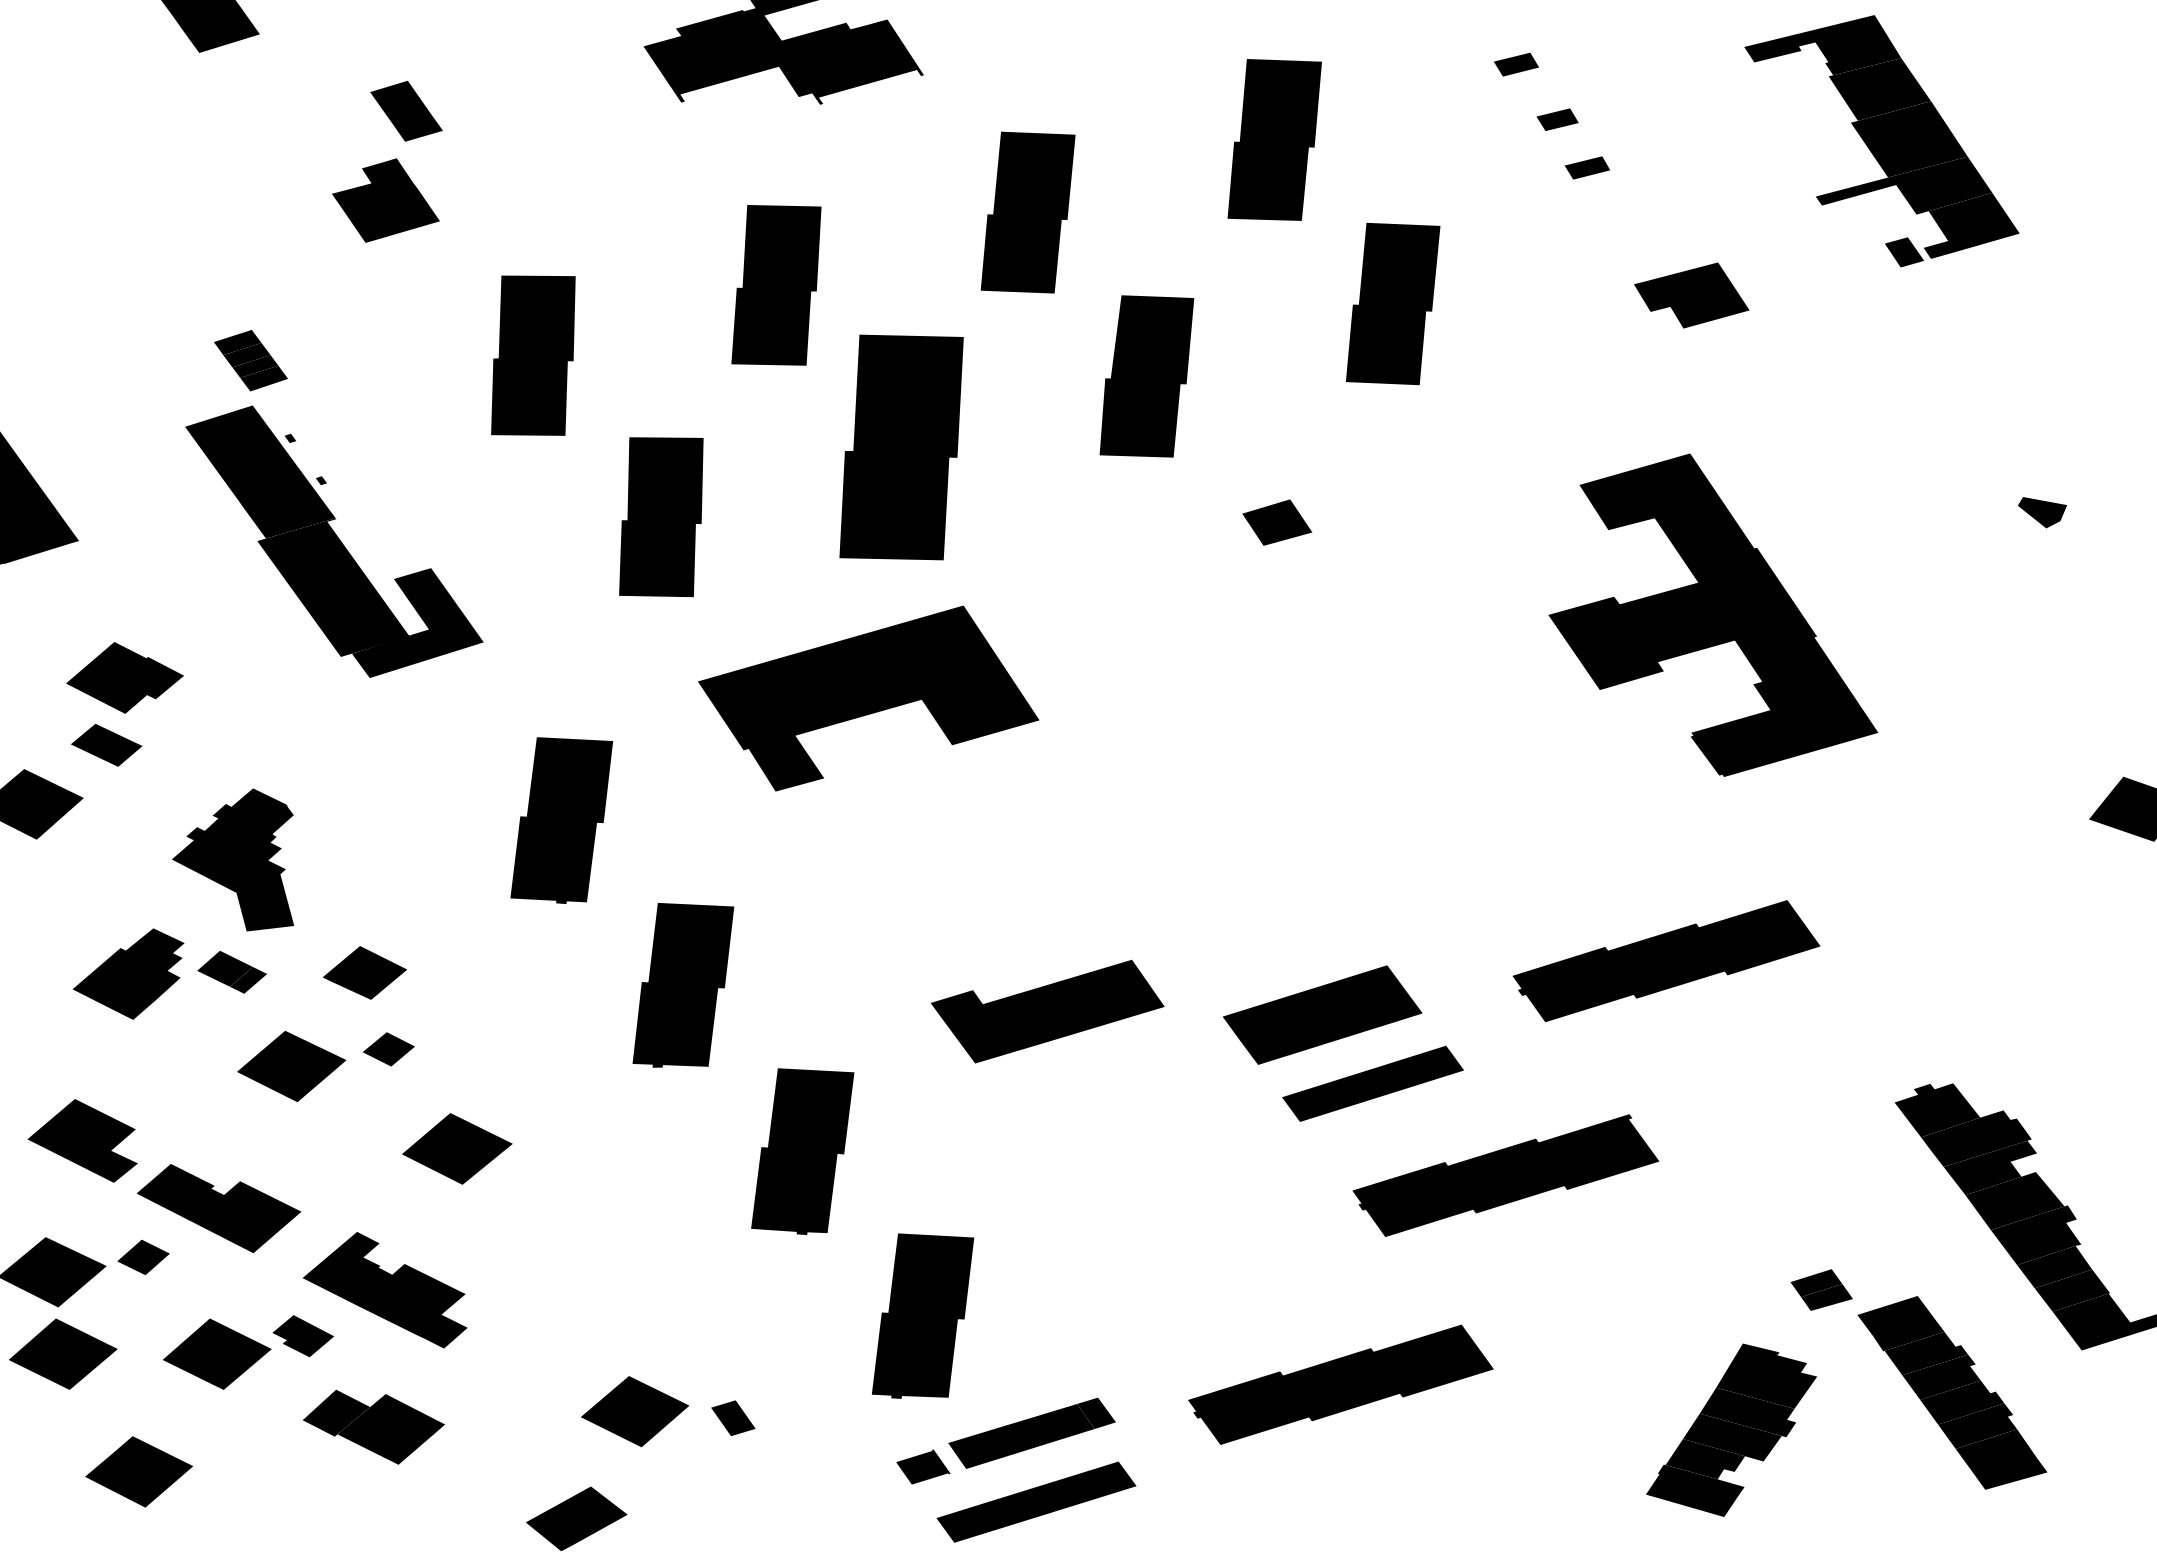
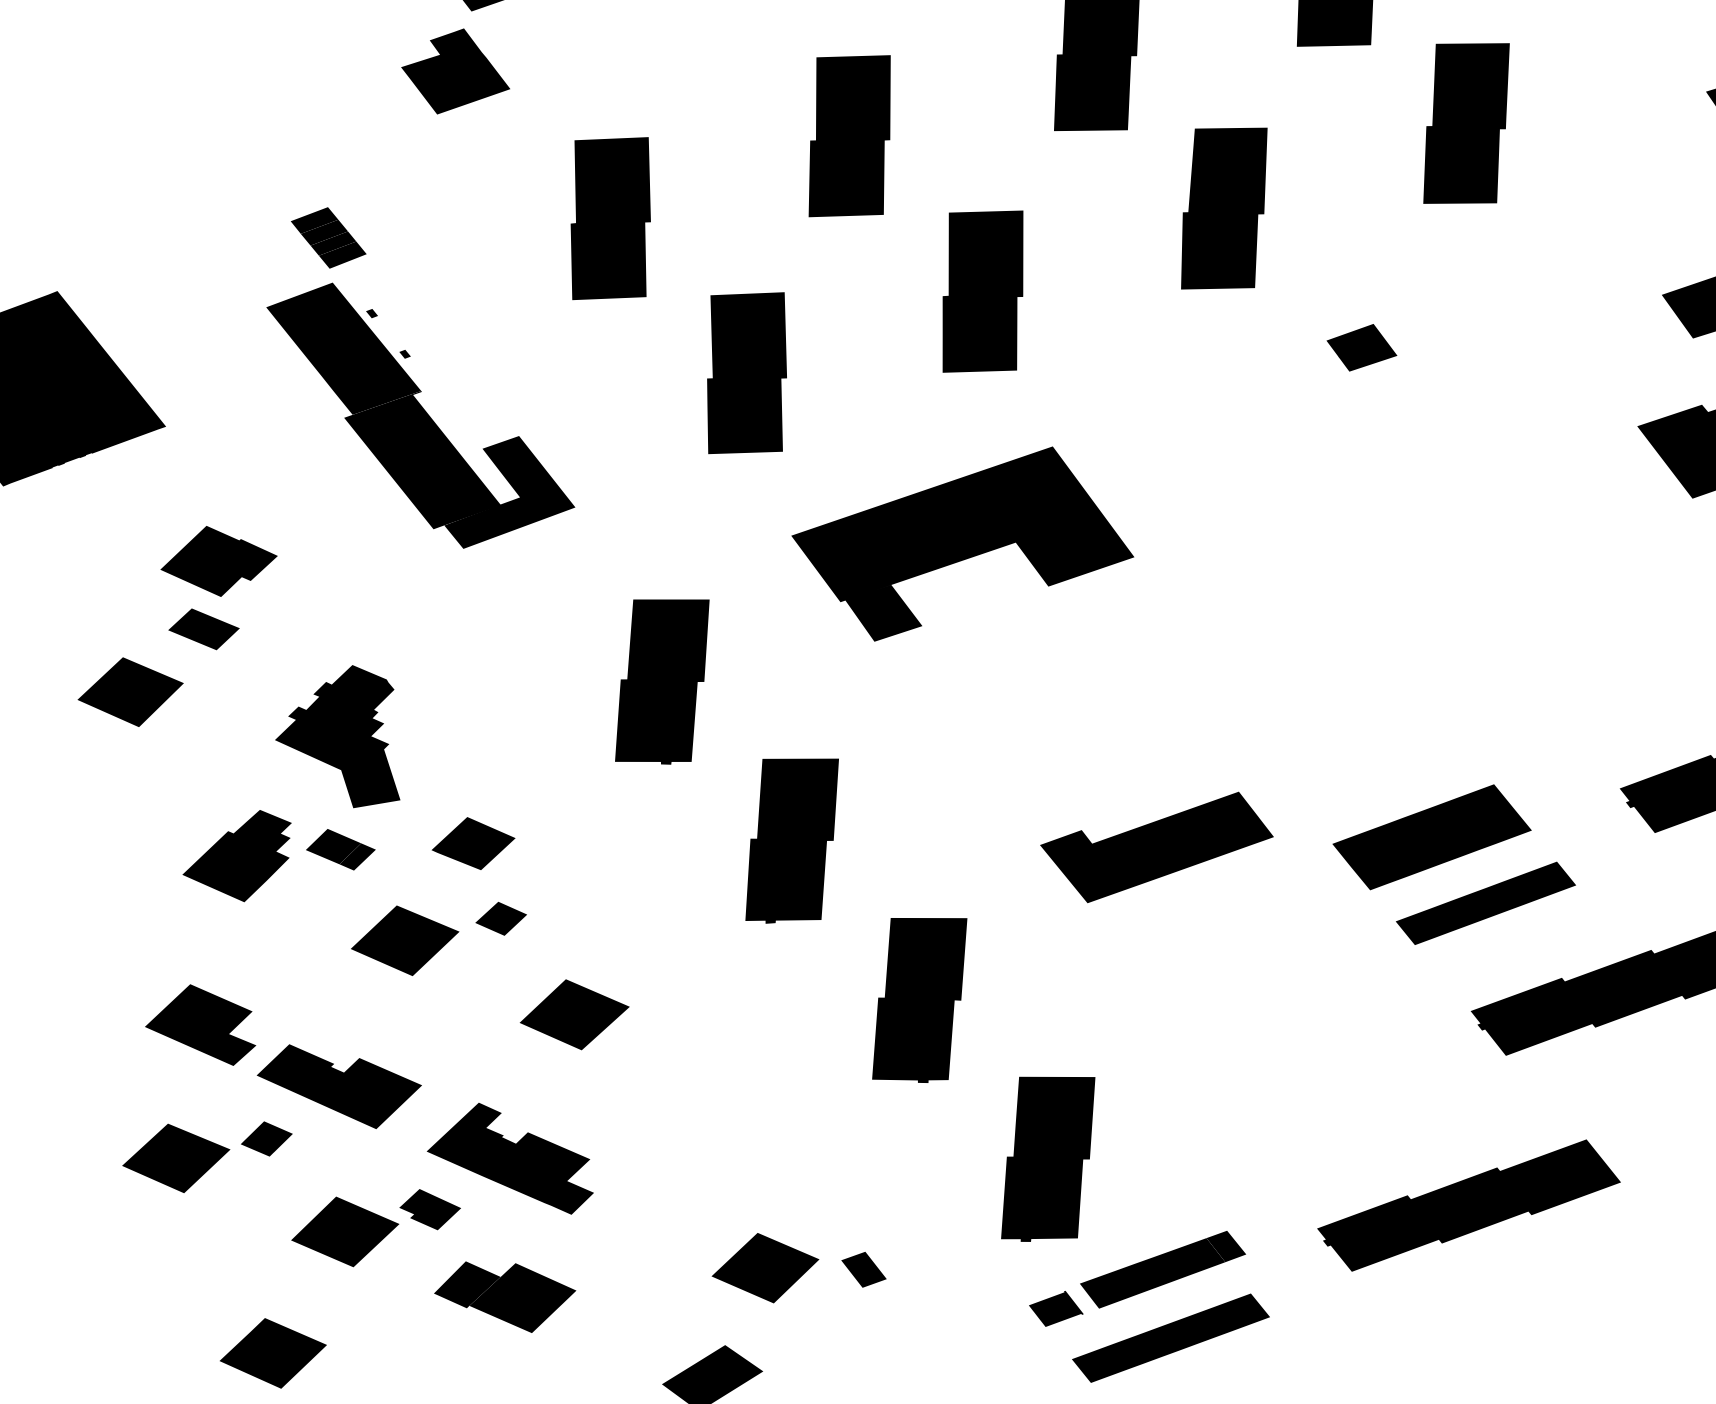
part: (901, 446) -> (982, 290), size x0.71
part: (63, 1353) -> (191, 1238), removed

